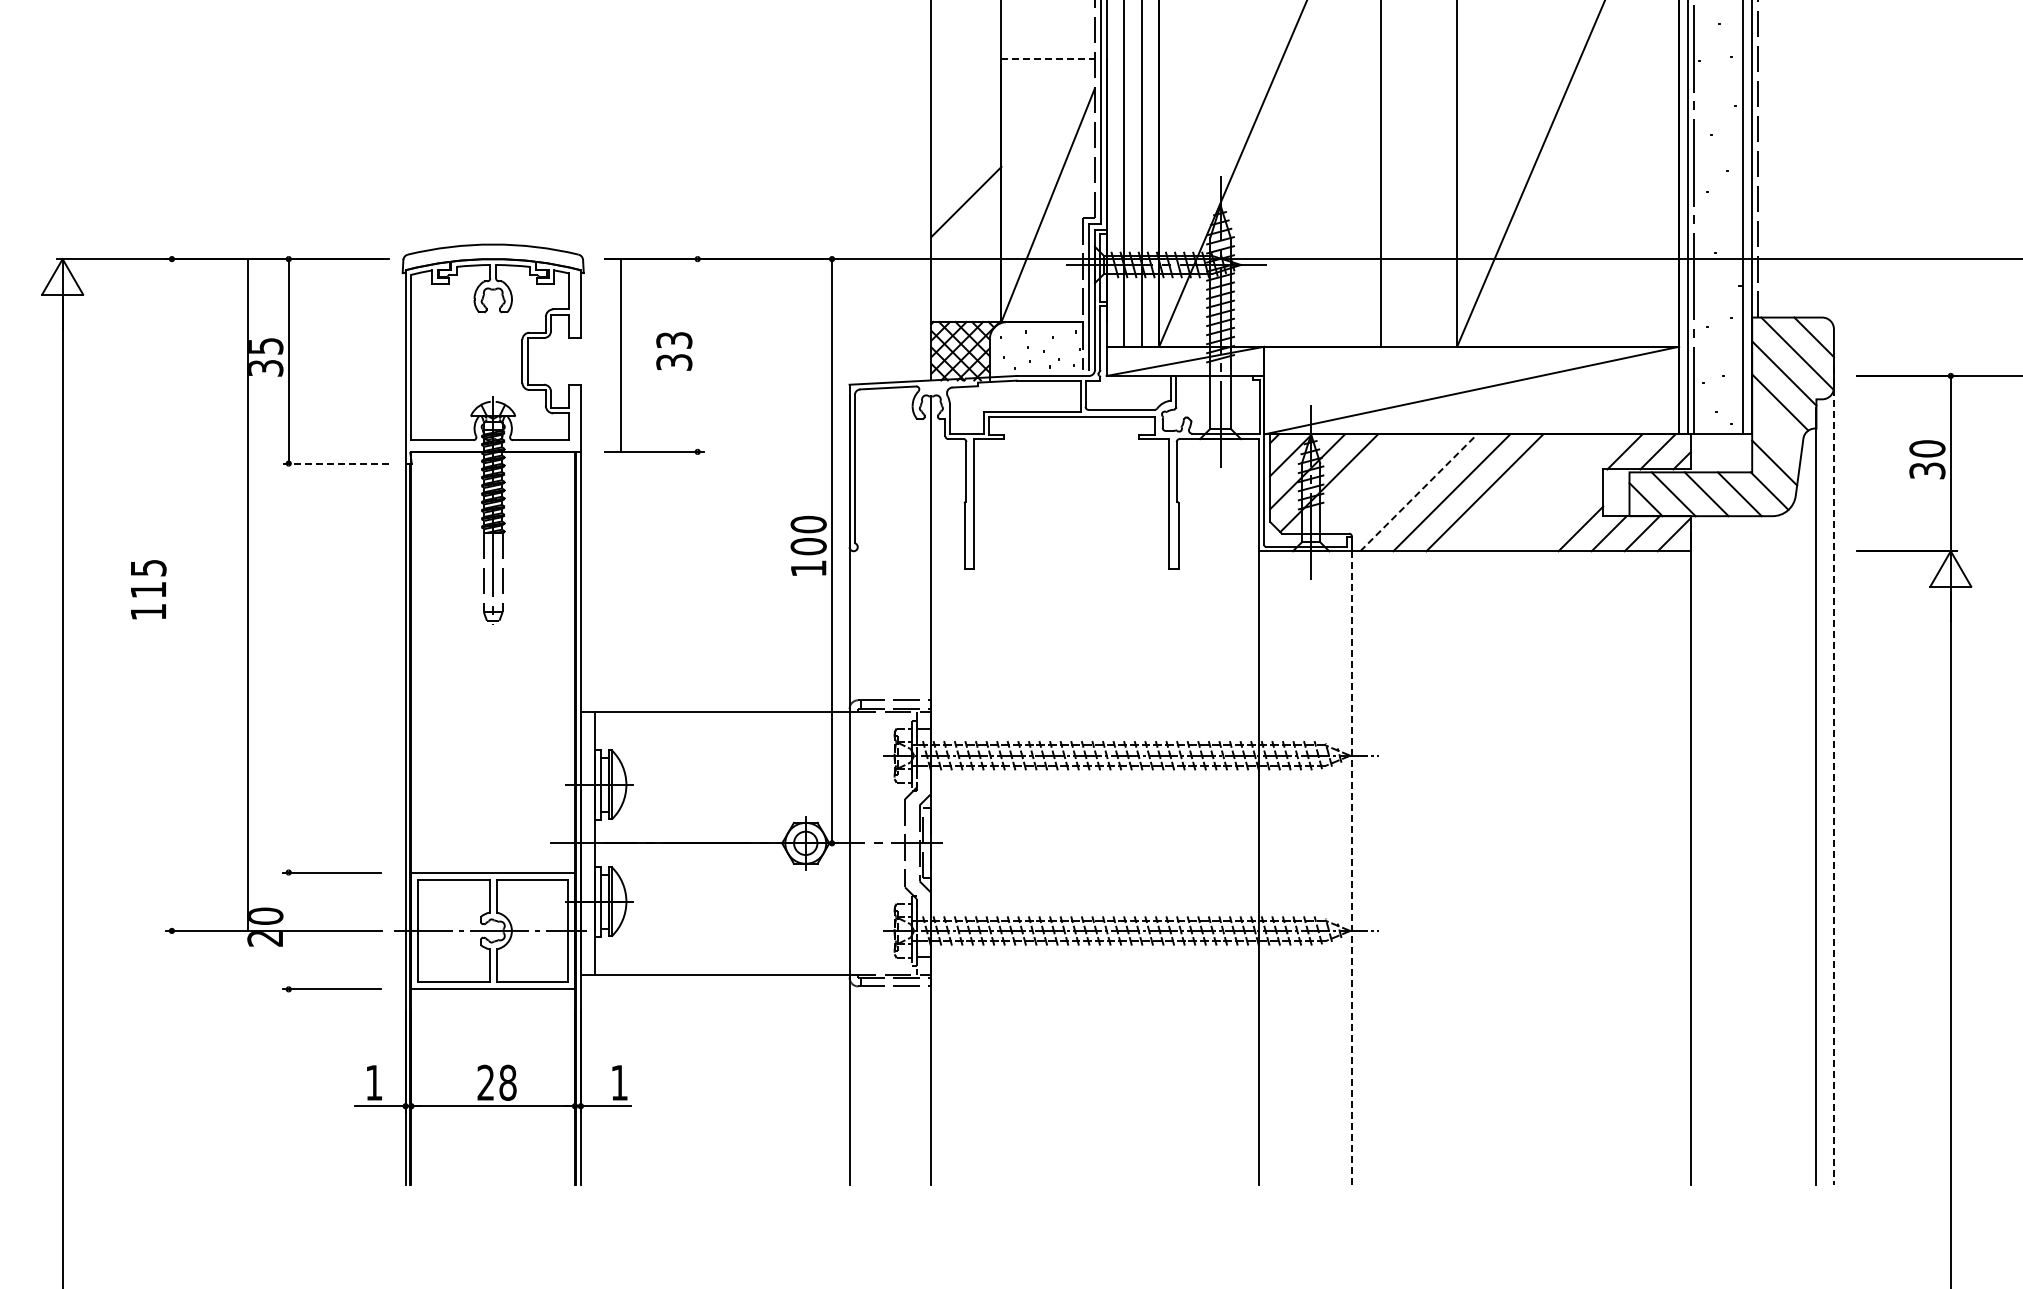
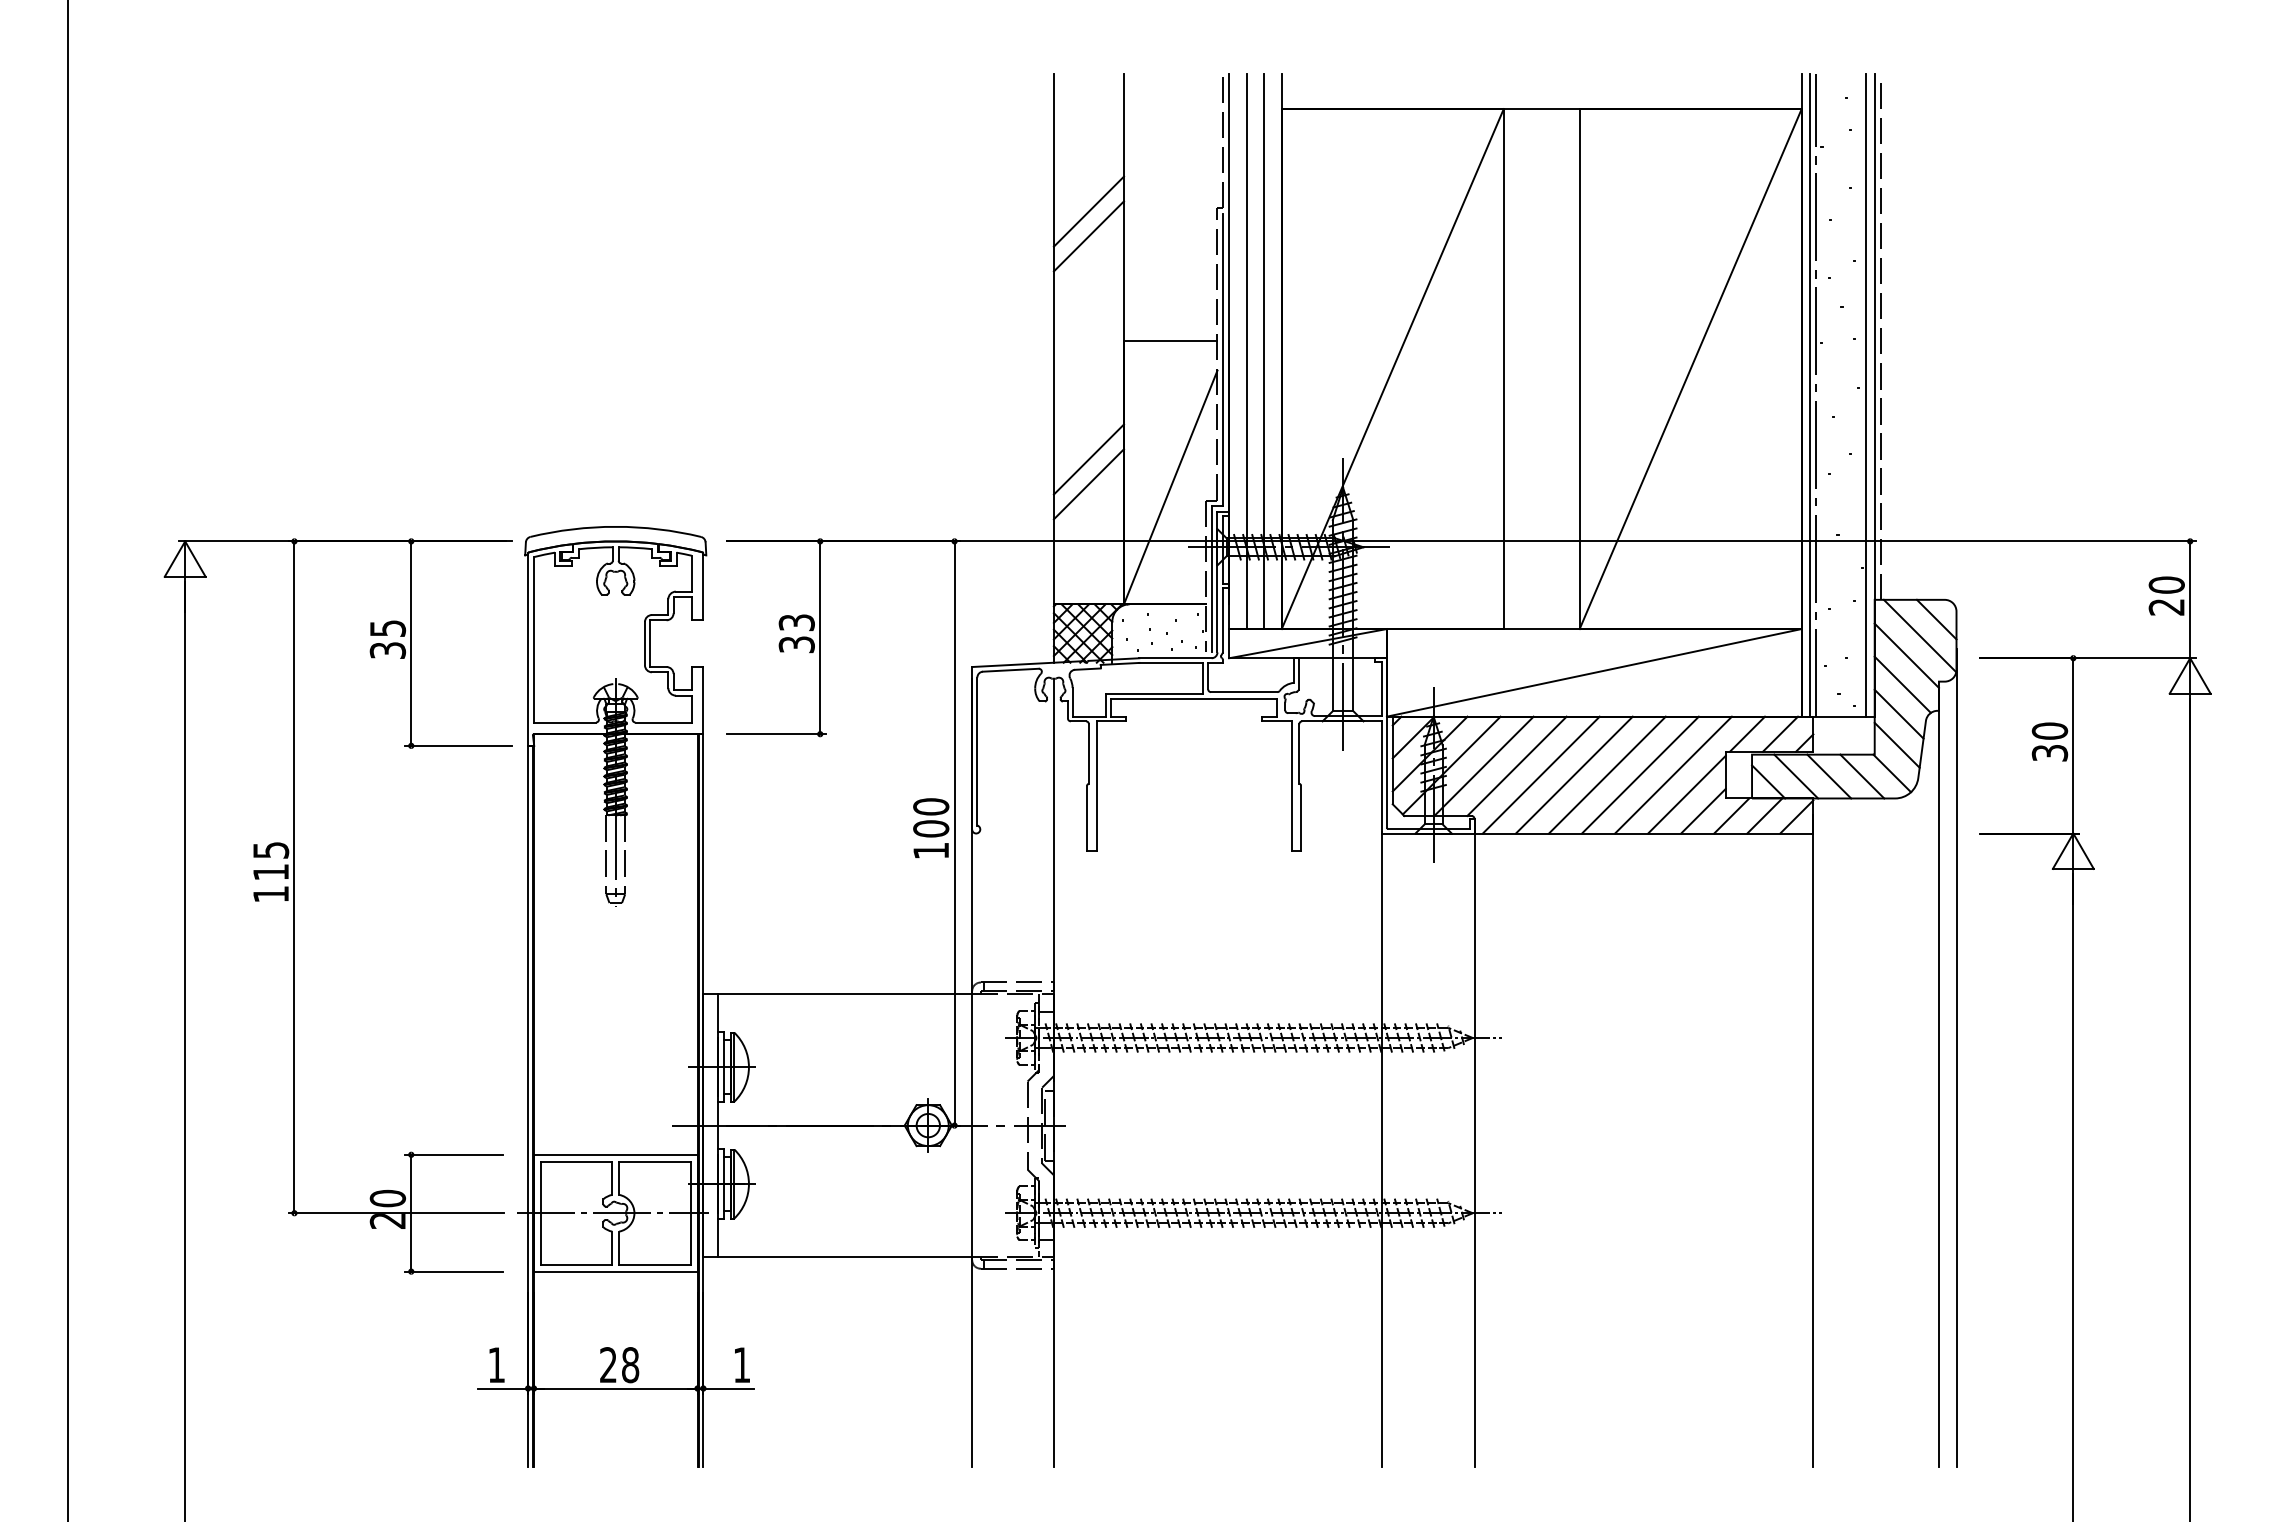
line: (1047, 59) -> (1170, 341), dashed -> solid
line: (965, 177) -> (1088, 459), added
line: (620, 355) -> (820, 637), moved
line: (1775, 431) -> (1898, 713), added
line: (335, 463) -> (458, 745), dashed -> solid
line: (1360, 484) -> (1483, 766), added
line: (1393, 484) -> (1516, 766), added
line: (1517, 492) -> (1640, 774), added
line: (1550, 492) -> (1673, 774), added
line: (1418, 493) -> (1541, 775), dashed -> solid
line: (1563, 512) -> (1686, 794), added
line: (247, 595) -> (294, 877), moved
line: (1833, 776) -> (1956, 1058), dashed -> solid
line: (1351, 868) -> (1474, 1150), dashed -> solid
line: (288, 930) -> (411, 1212), added

